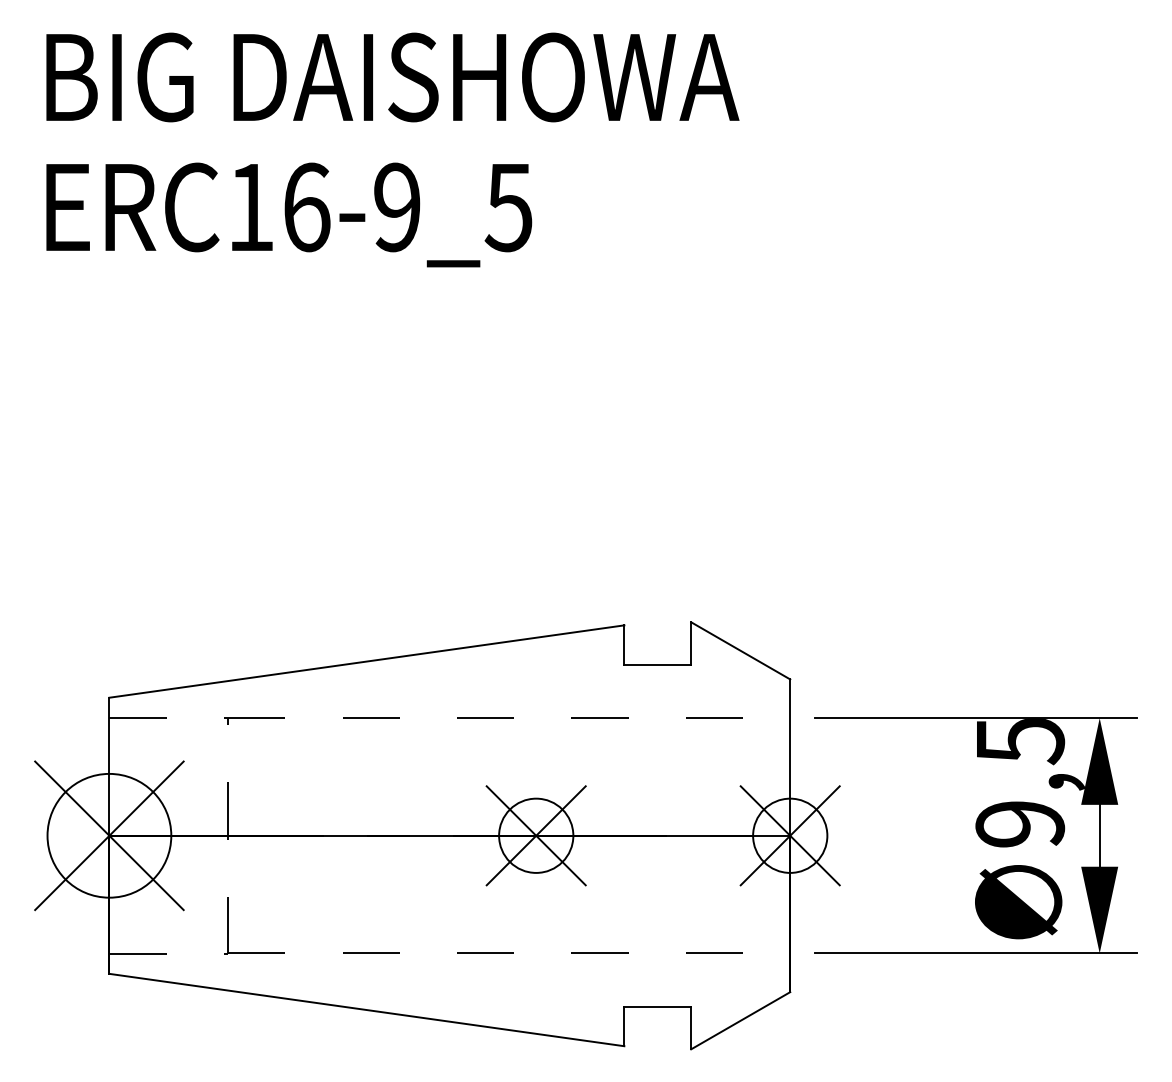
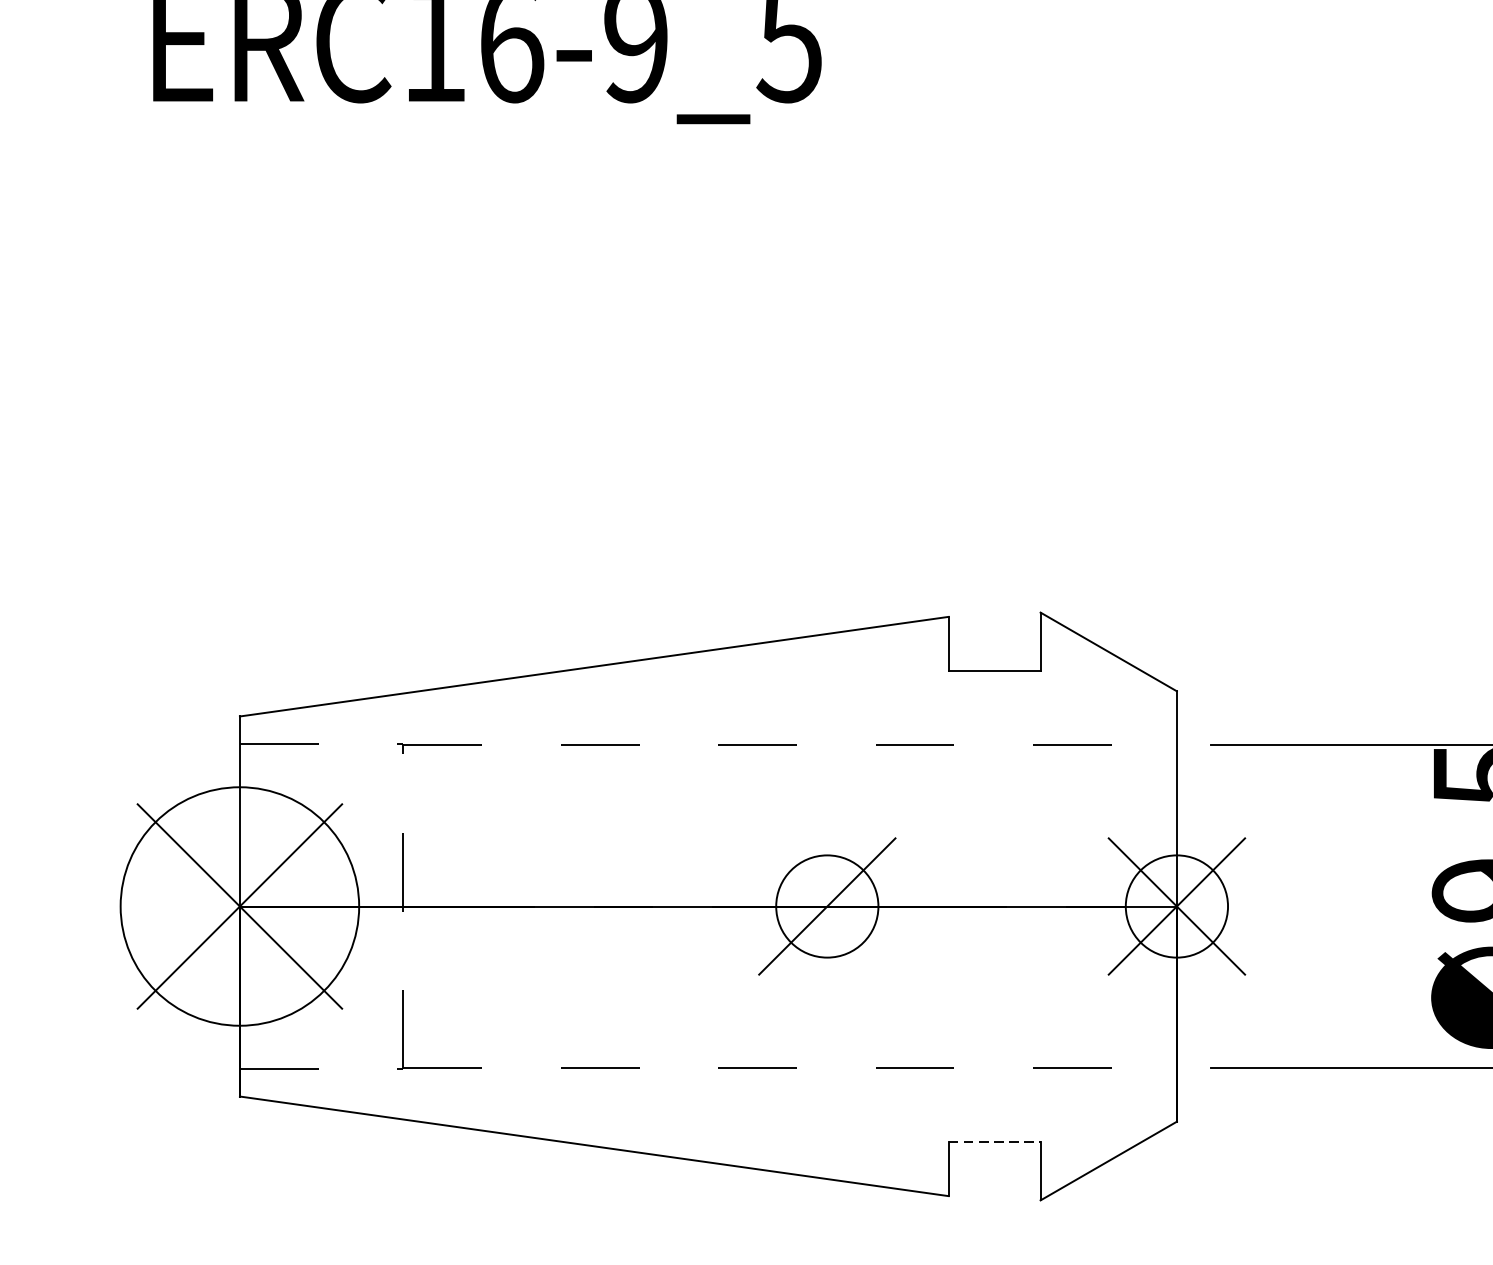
circle: (109, 835) -> (240, 906), size x1.4
line: (535, 835) -> (826, 906), removed
line: (658, 1006) -> (995, 1141), solid -> dashed

